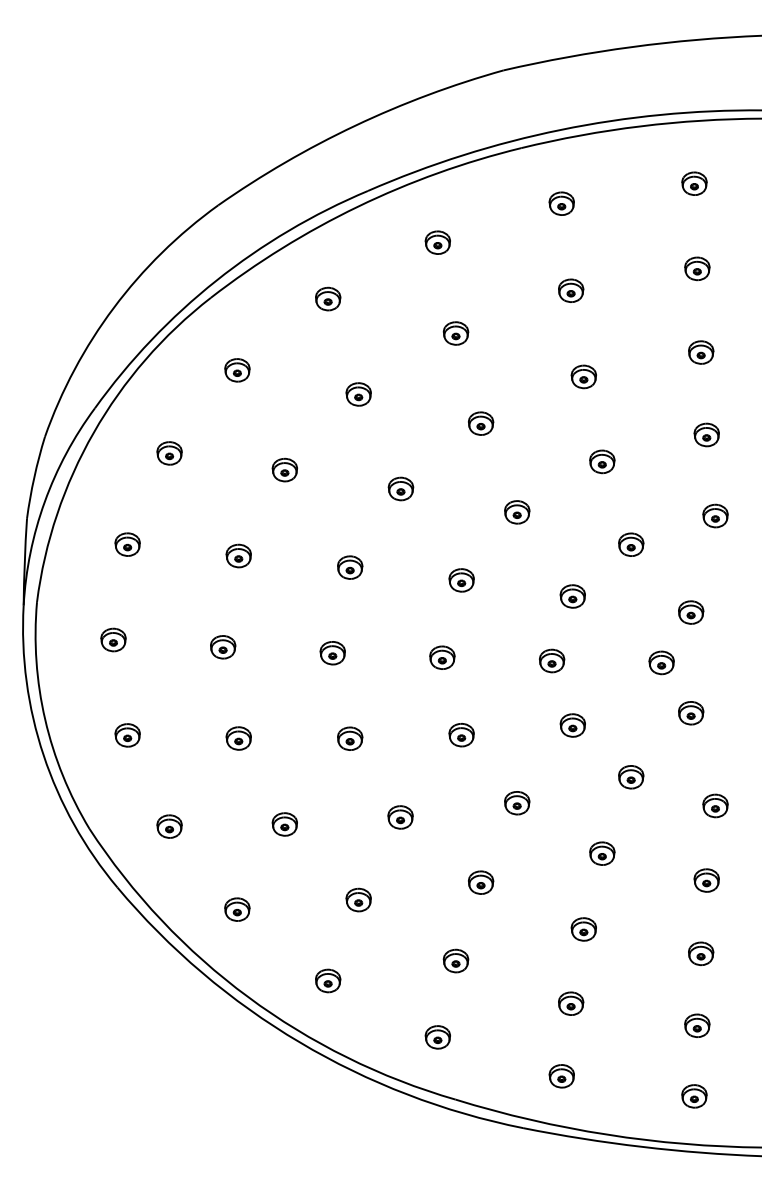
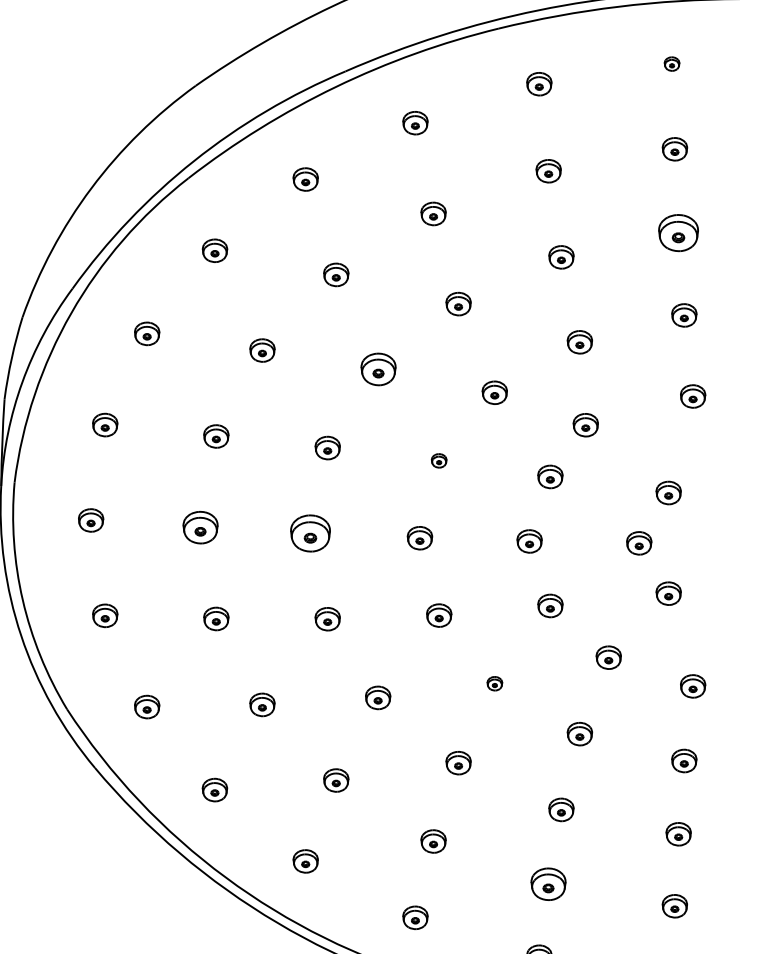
part: (694, 183) -> (672, 63), size x0.6
part: (701, 352) -> (679, 232), size x1.6
part: (400, 488) -> (378, 368), size x1.4
part: (631, 544) -> (586, 424), moved
part: (461, 580) -> (439, 460), size x0.6
part: (223, 647) -> (201, 527), size x1.4
part: (332, 653) -> (310, 533), size x1.6
part: (517, 803) -> (495, 683), size x0.6
part: (571, 1003) -> (549, 883), size x1.4

